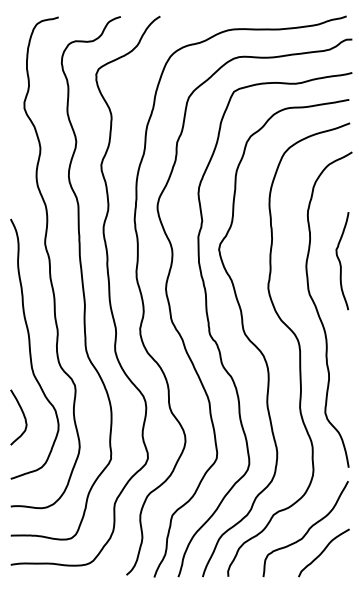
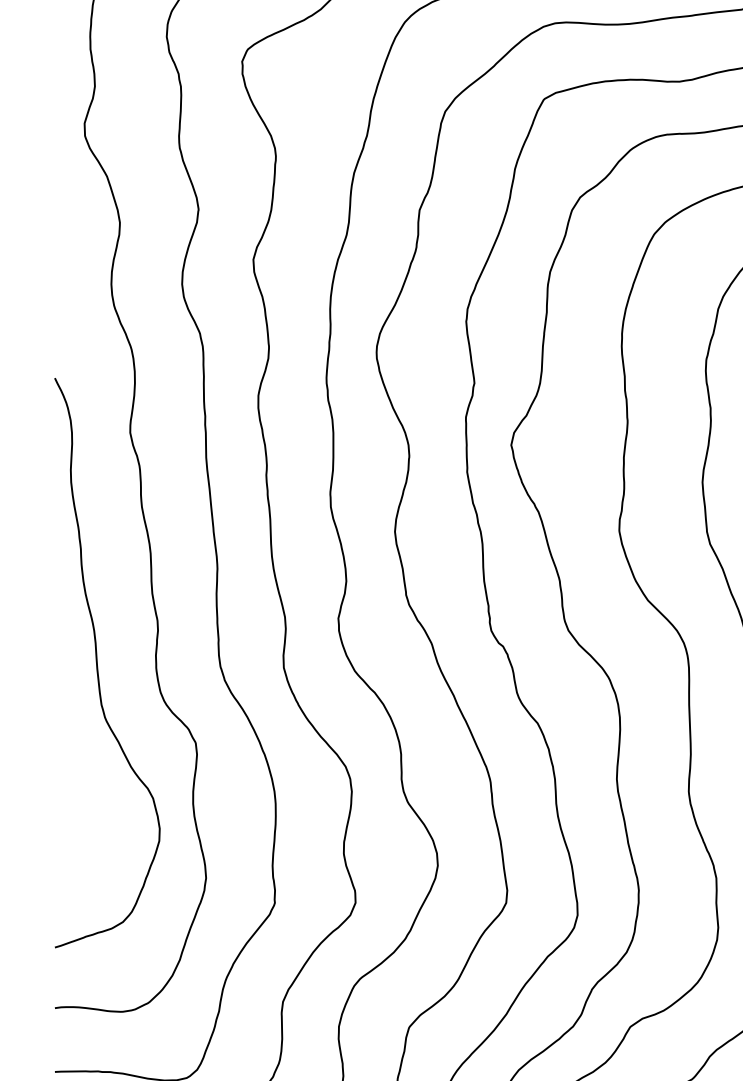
curve: (22, 414) -> (80, 806), removed

